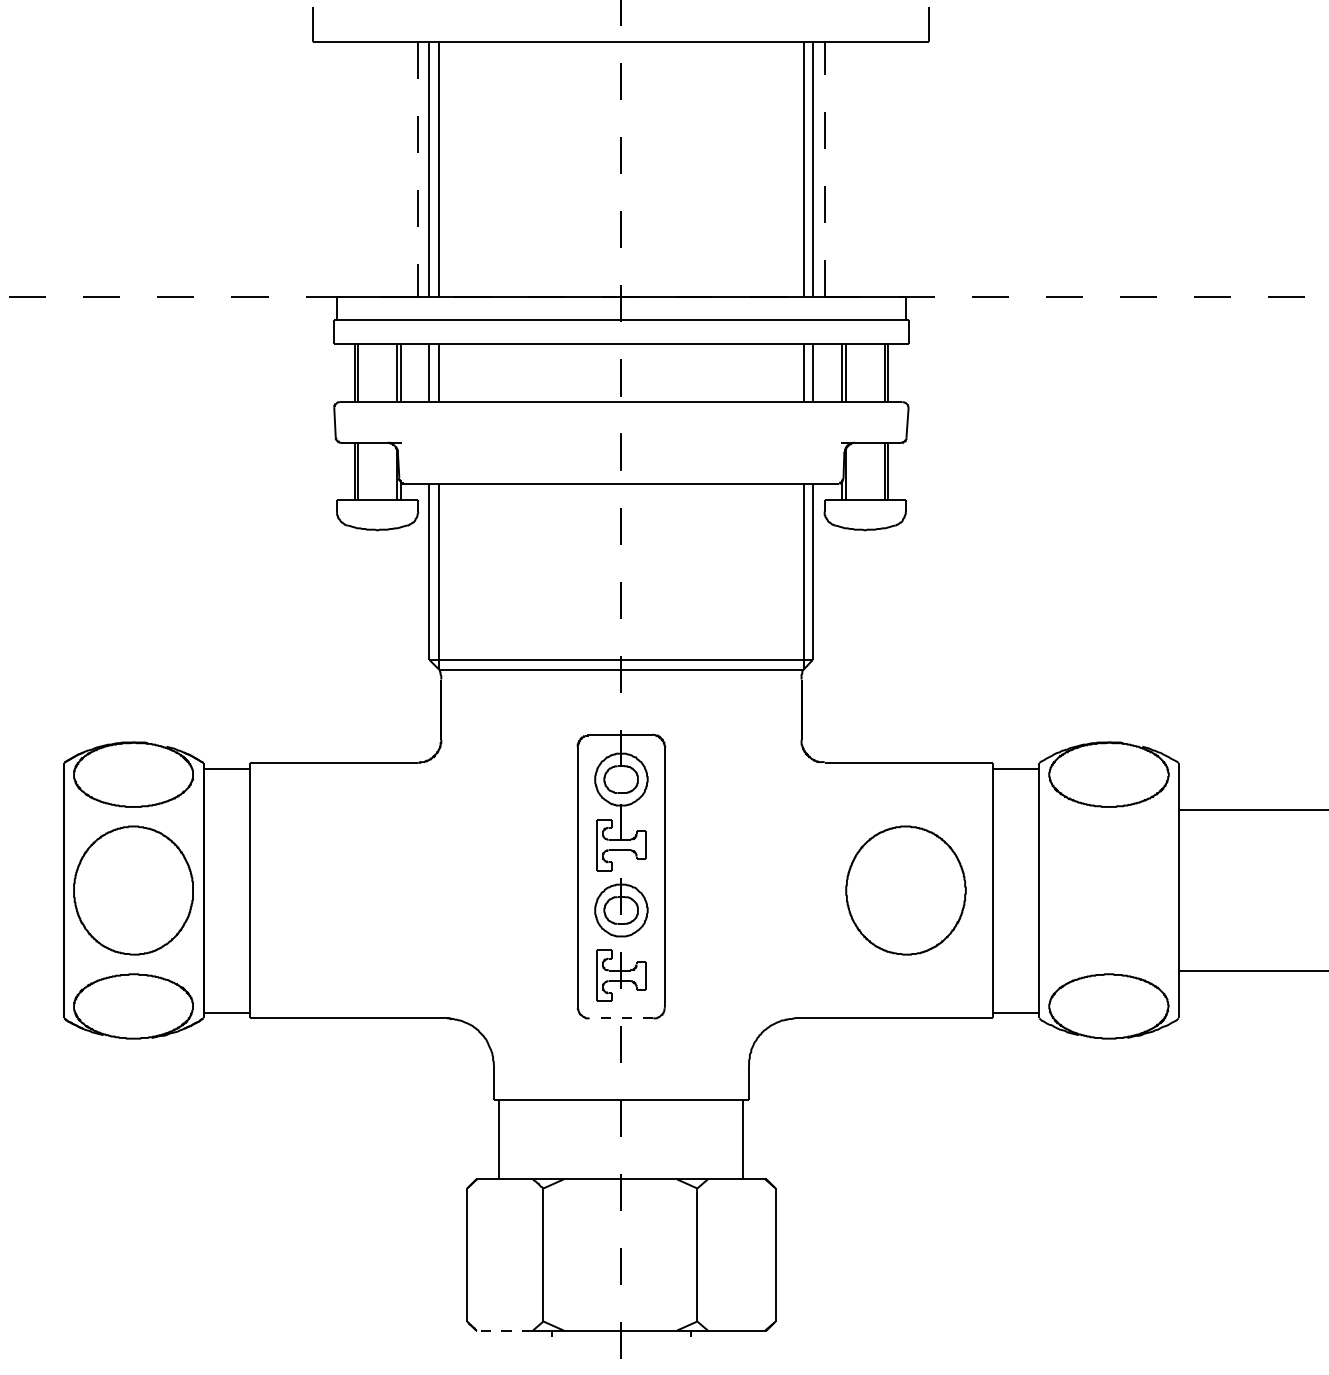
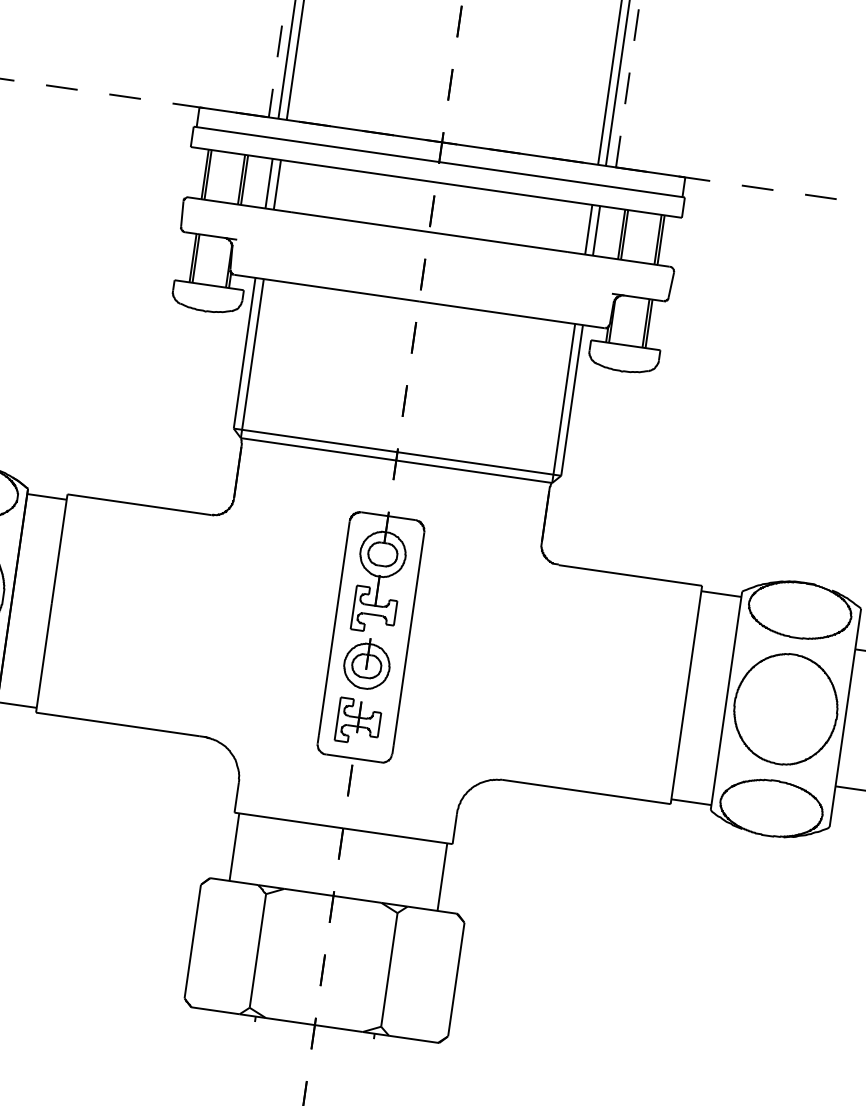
part: (905, 890) -> (785, 709), moved
line: (621, 1018) -> (353, 758), dashed -> solid
line: (505, 1330) -> (216, 1010), dashed -> solid

